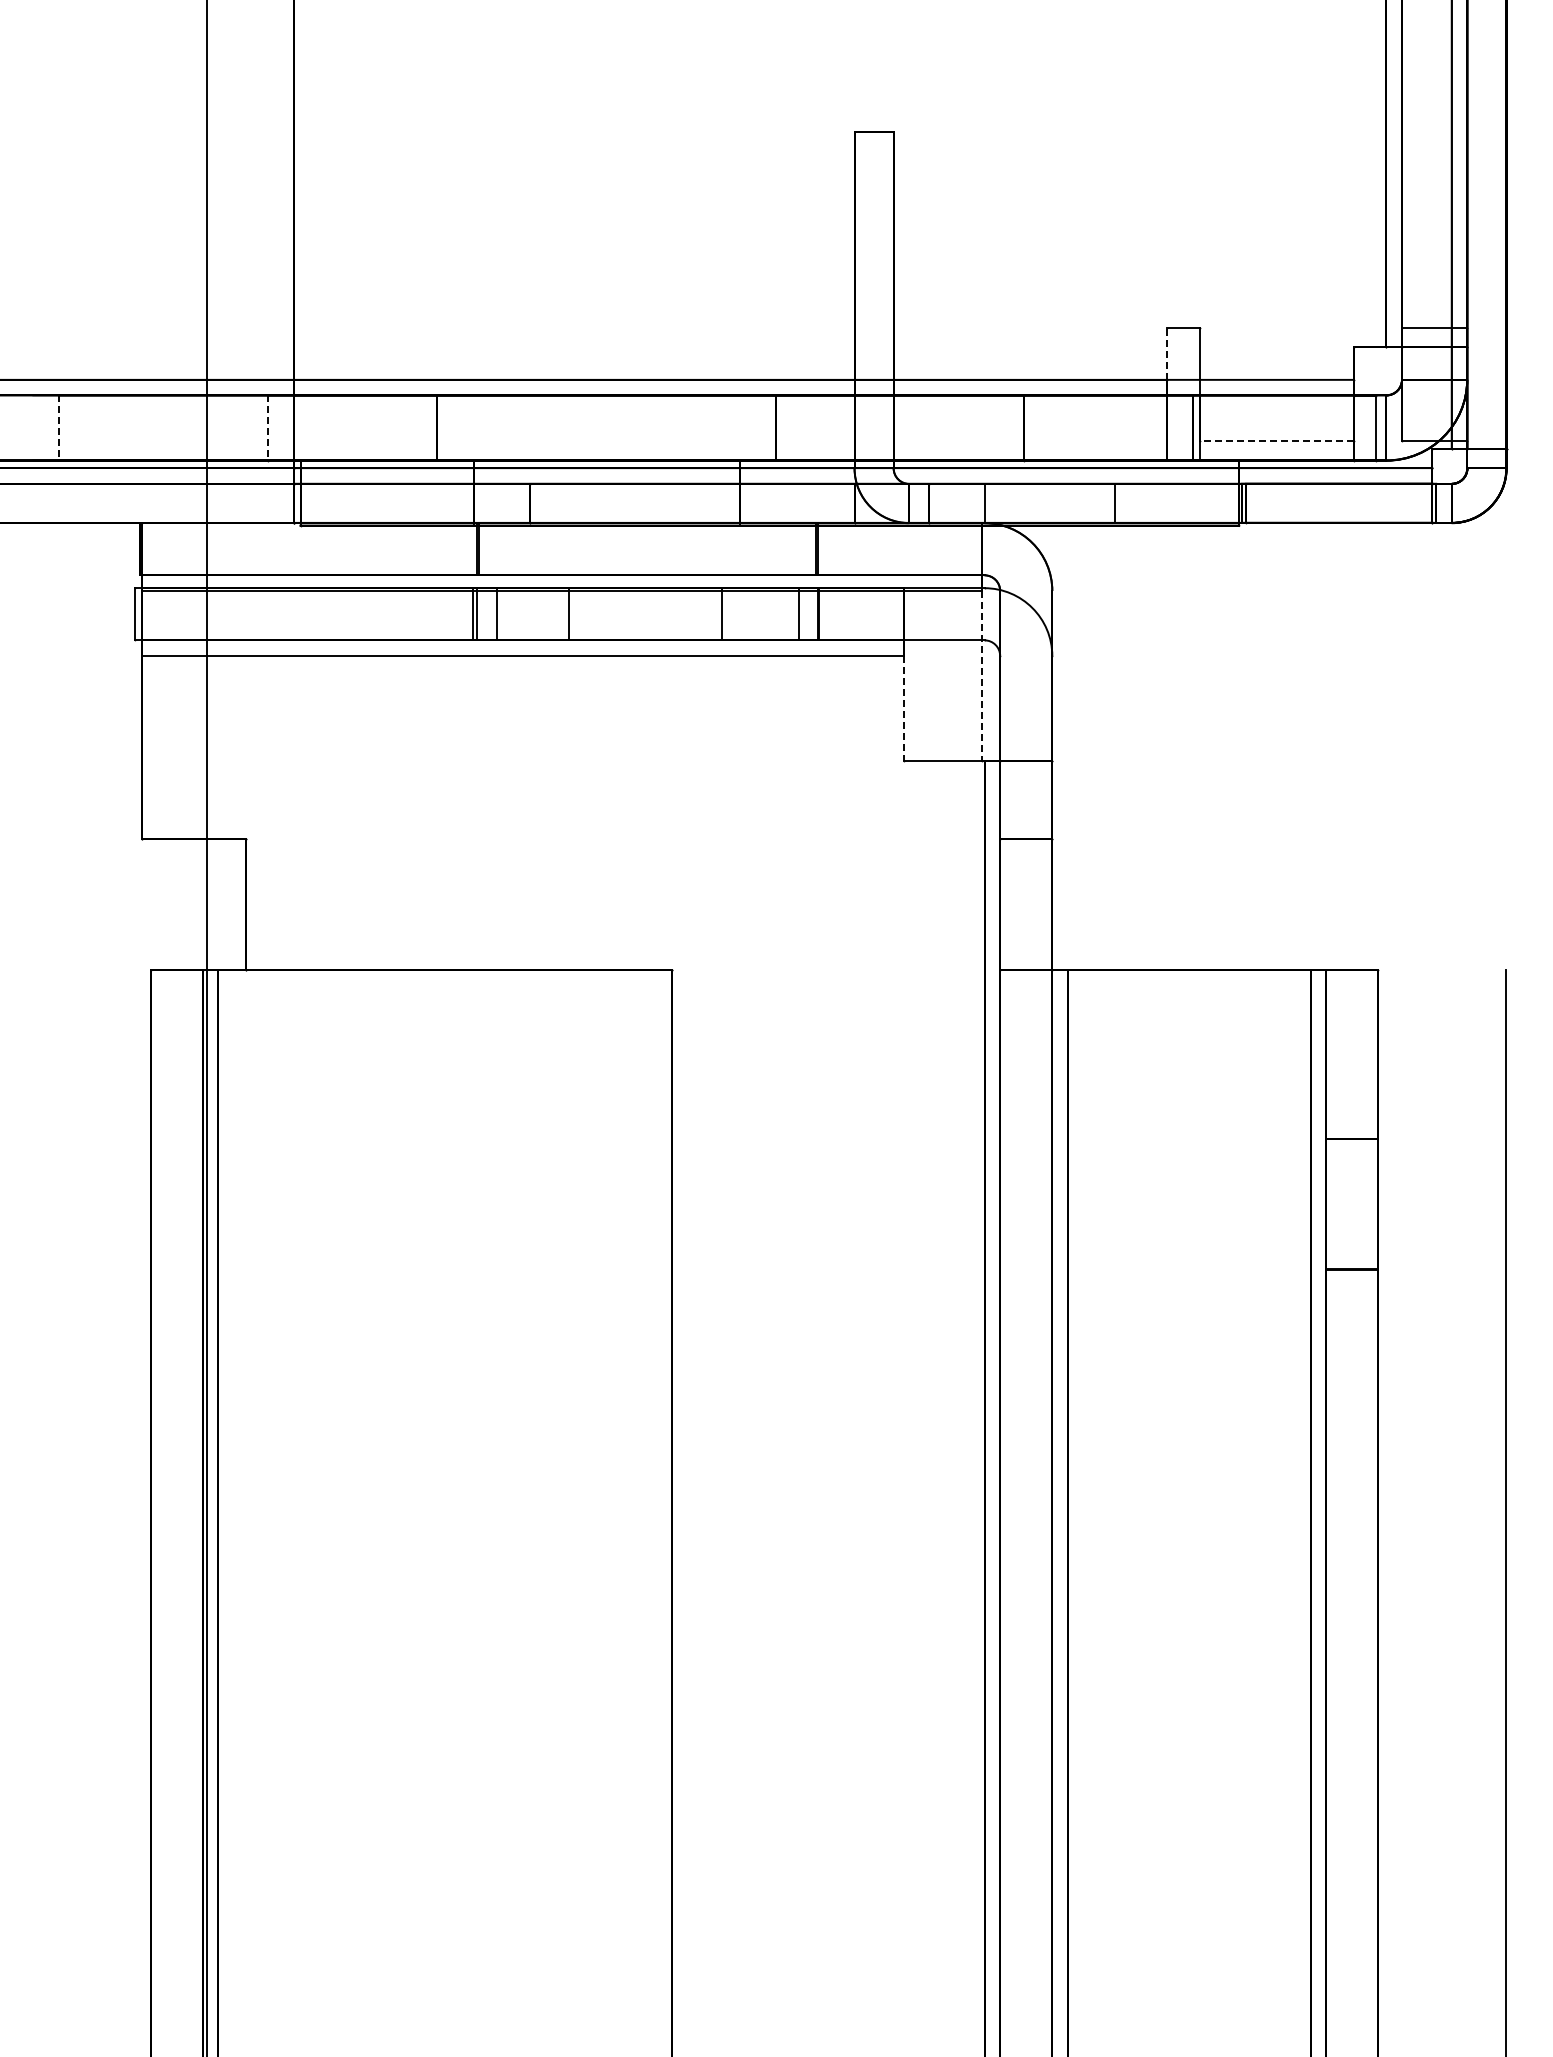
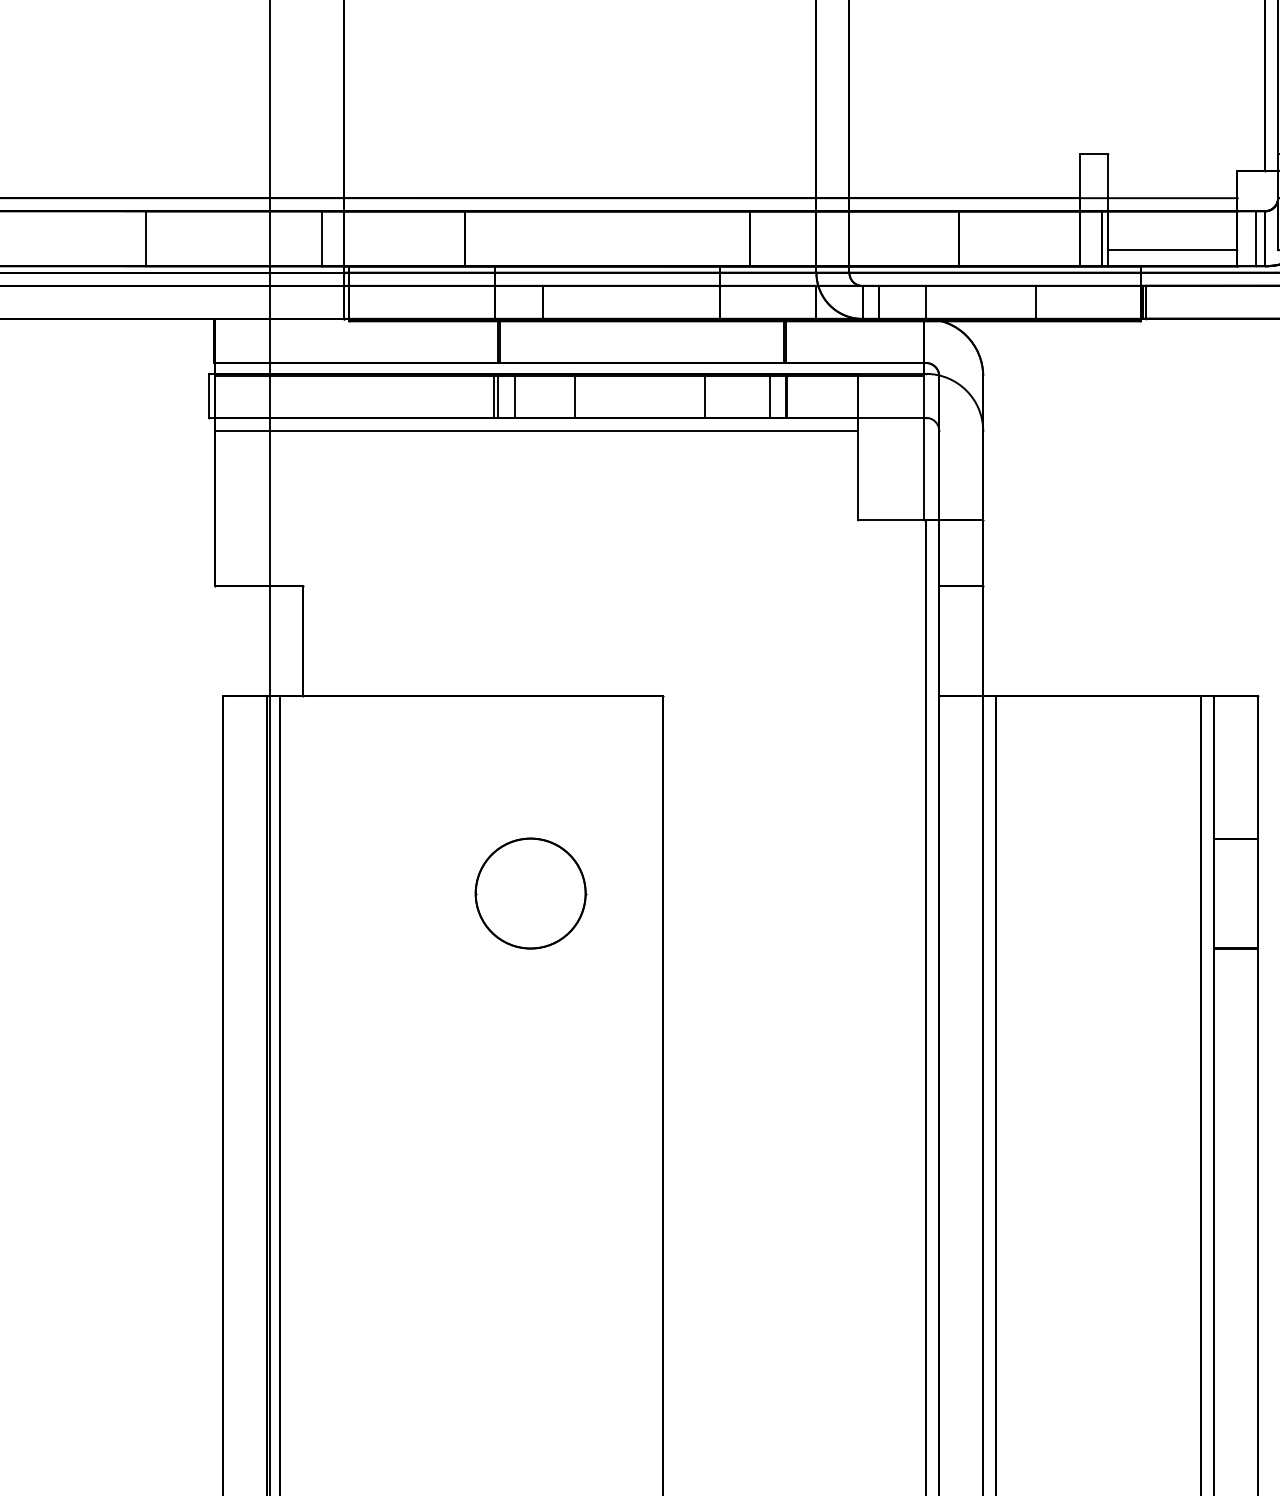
line: (1167, 353) -> (1080, 175), dashed -> solid
line: (59, 427) -> (145, 238), dashed -> solid
line: (268, 428) -> (322, 239), dashed -> solid
line: (1276, 440) -> (1172, 249), dashed -> solid
line: (981, 676) -> (923, 448), dashed -> solid
line: (903, 708) -> (857, 475), dashed -> solid
part: (515, 1204) -> (530, 893), added

